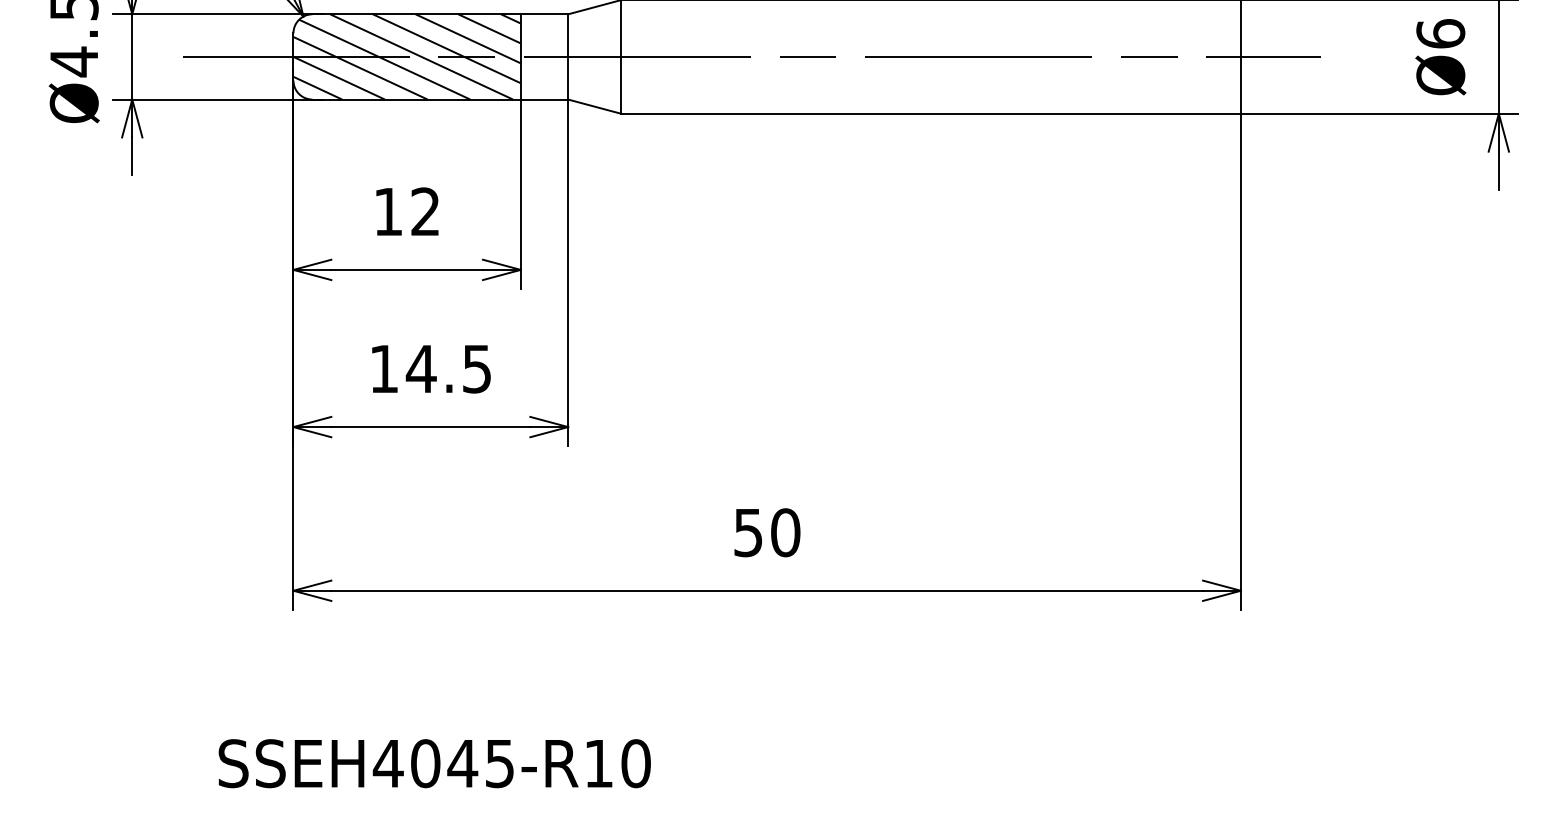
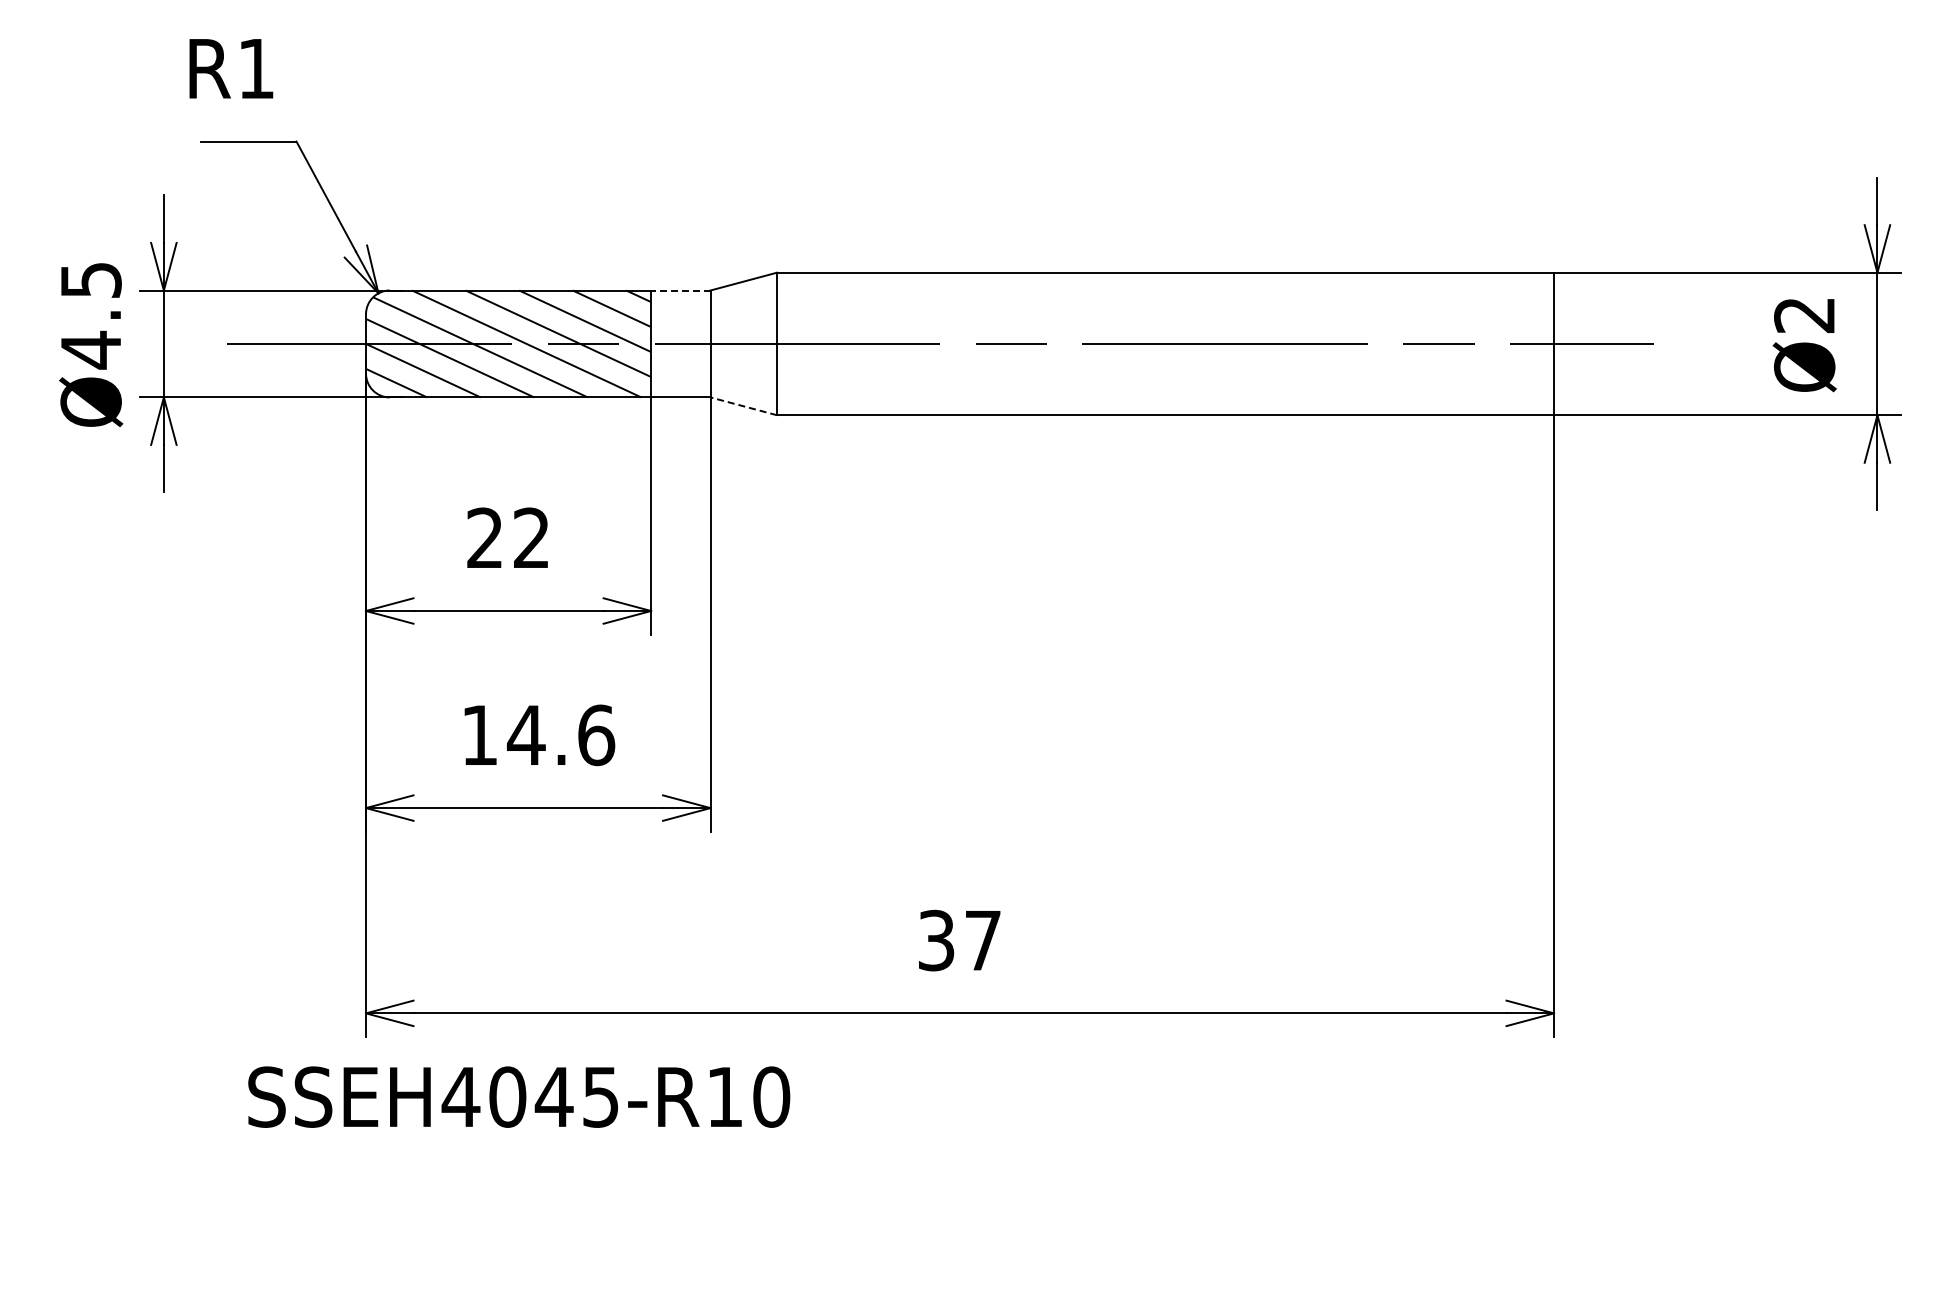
line: (544, 14) -> (680, 290), solid -> dashed
text: (1440, 33) -> (1804, 314), Ø6 -> Ø2
line: (594, 106) -> (743, 406), solid -> dashed
text: (387, 211) -> (484, 537), 12 -> 22
text: (477, 369) -> (596, 735), 14.5 -> 14.6
text: (767, 532) -> (960, 940), 50 -> 37
text: (435, 763) -> (519, 1096), moved

